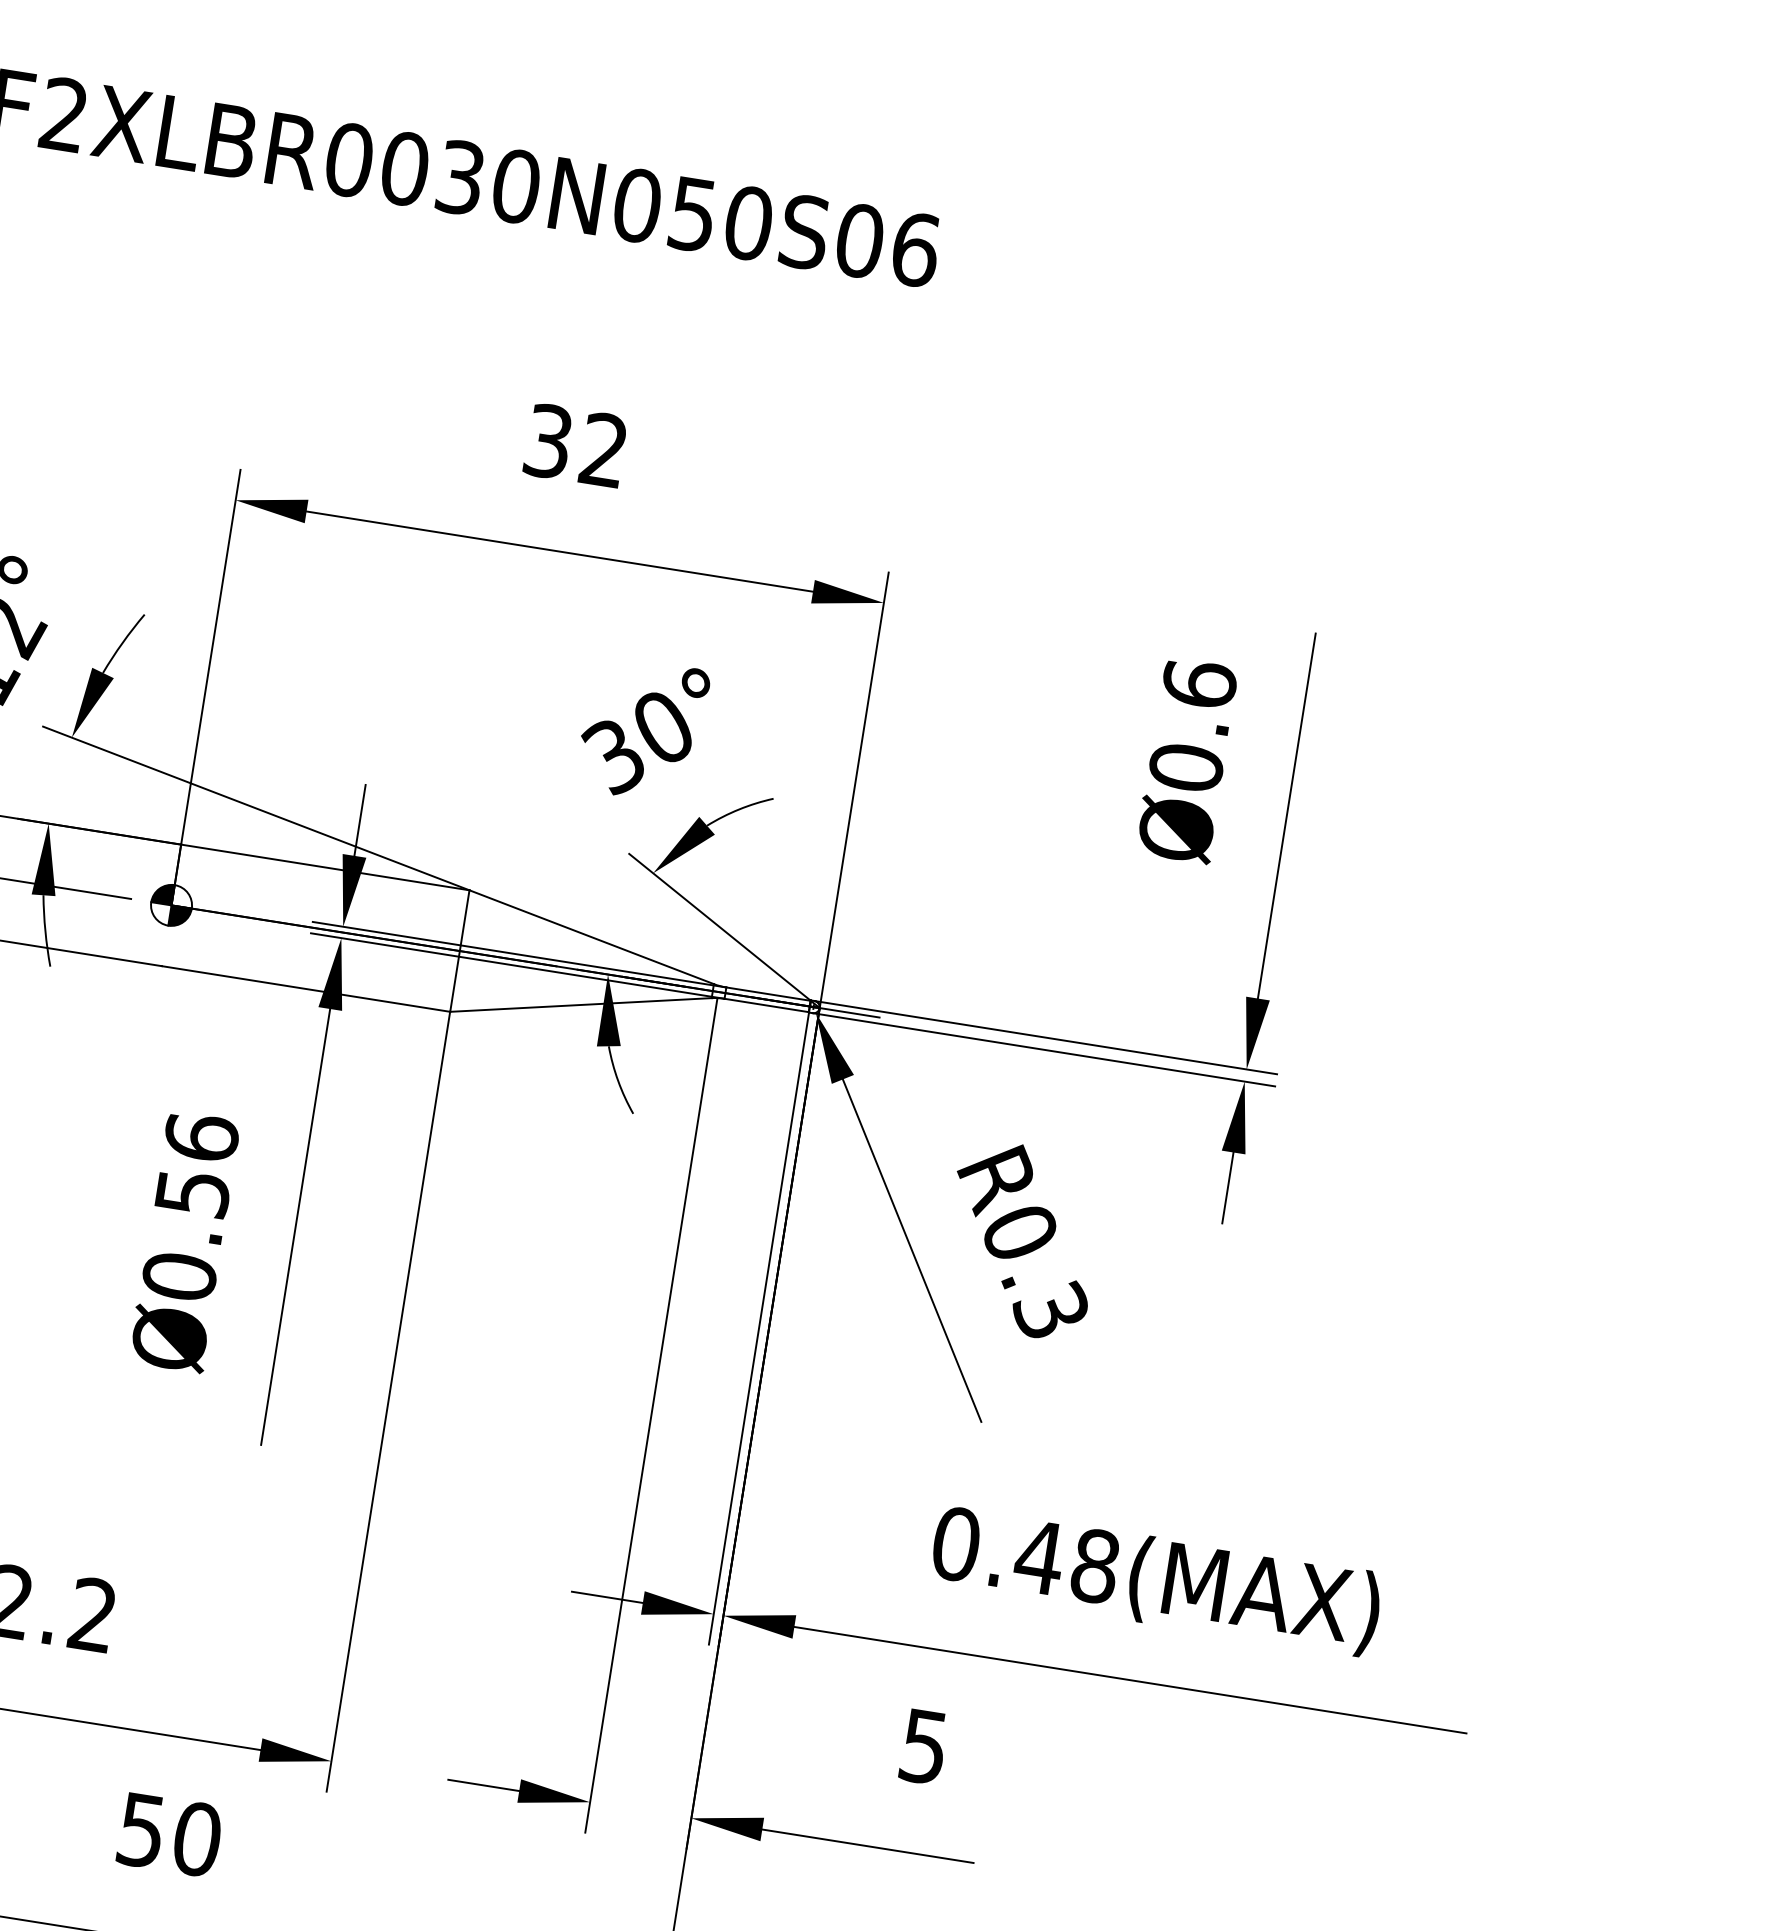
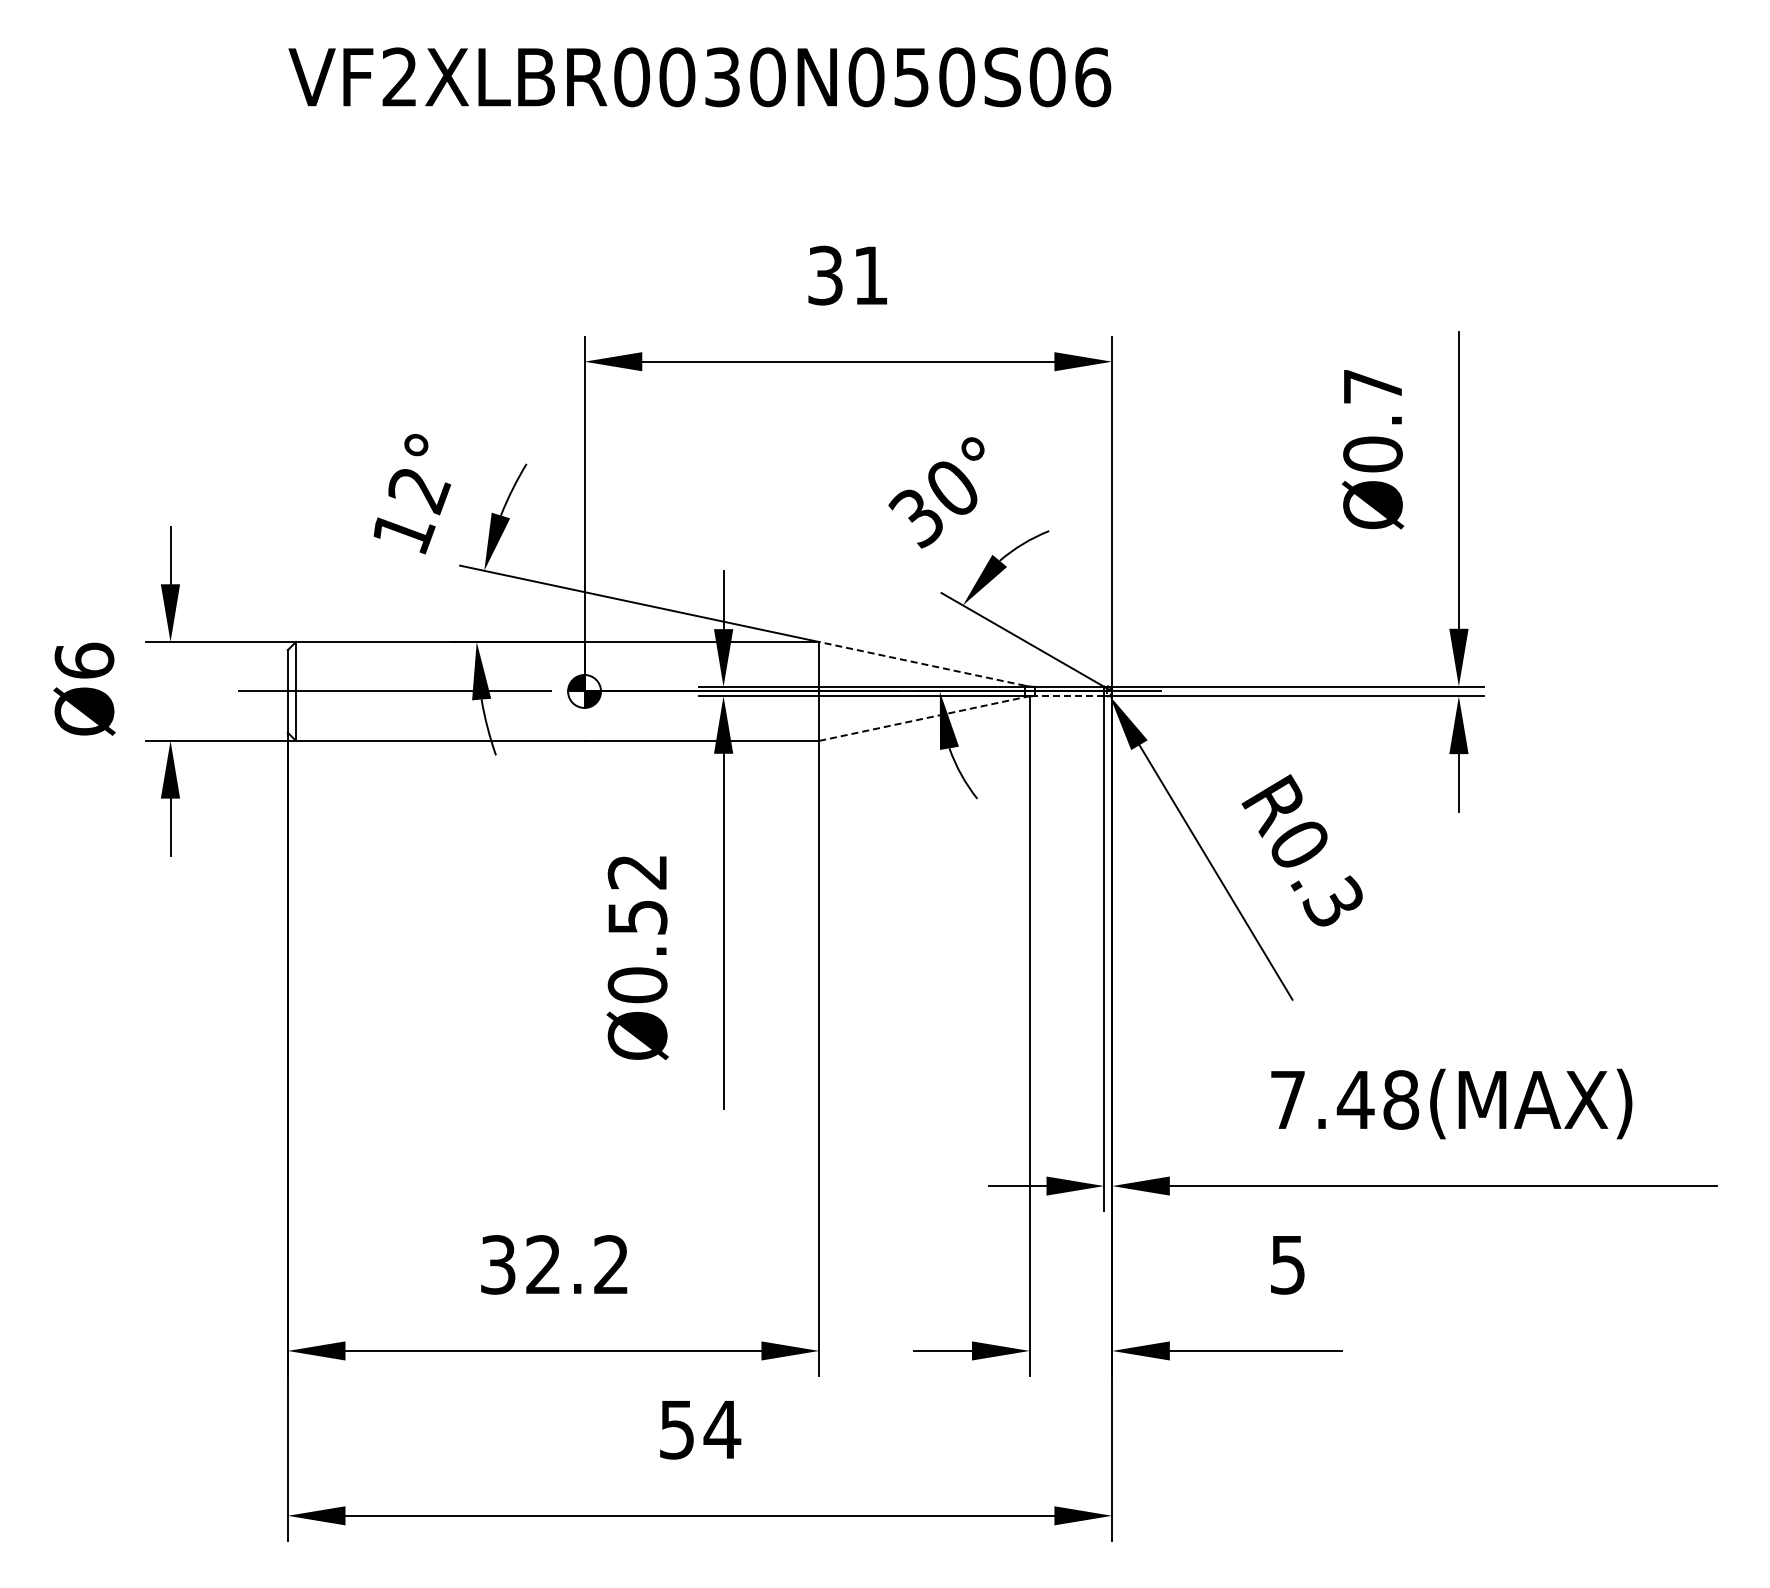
text: (603, 448) -> (870, 274), 32 -> 31
text: (1198, 684) -> (1372, 386), Ø0.6 -> Ø0.7
line: (590, 936) -> (921, 663), solid -> dashed
line: (581, 1004) -> (922, 718), solid -> dashed
line: (766, 1005) -> (1069, 696), solid -> dashed
text: (201, 1136) -> (637, 871), Ø0.56 -> Ø0.52
text: (955, 1543) -> (1287, 1099), 0.48(MAX) -> 7.48(MAX)
text: (197, 1838) -> (722, 1429), 50 -> 54

